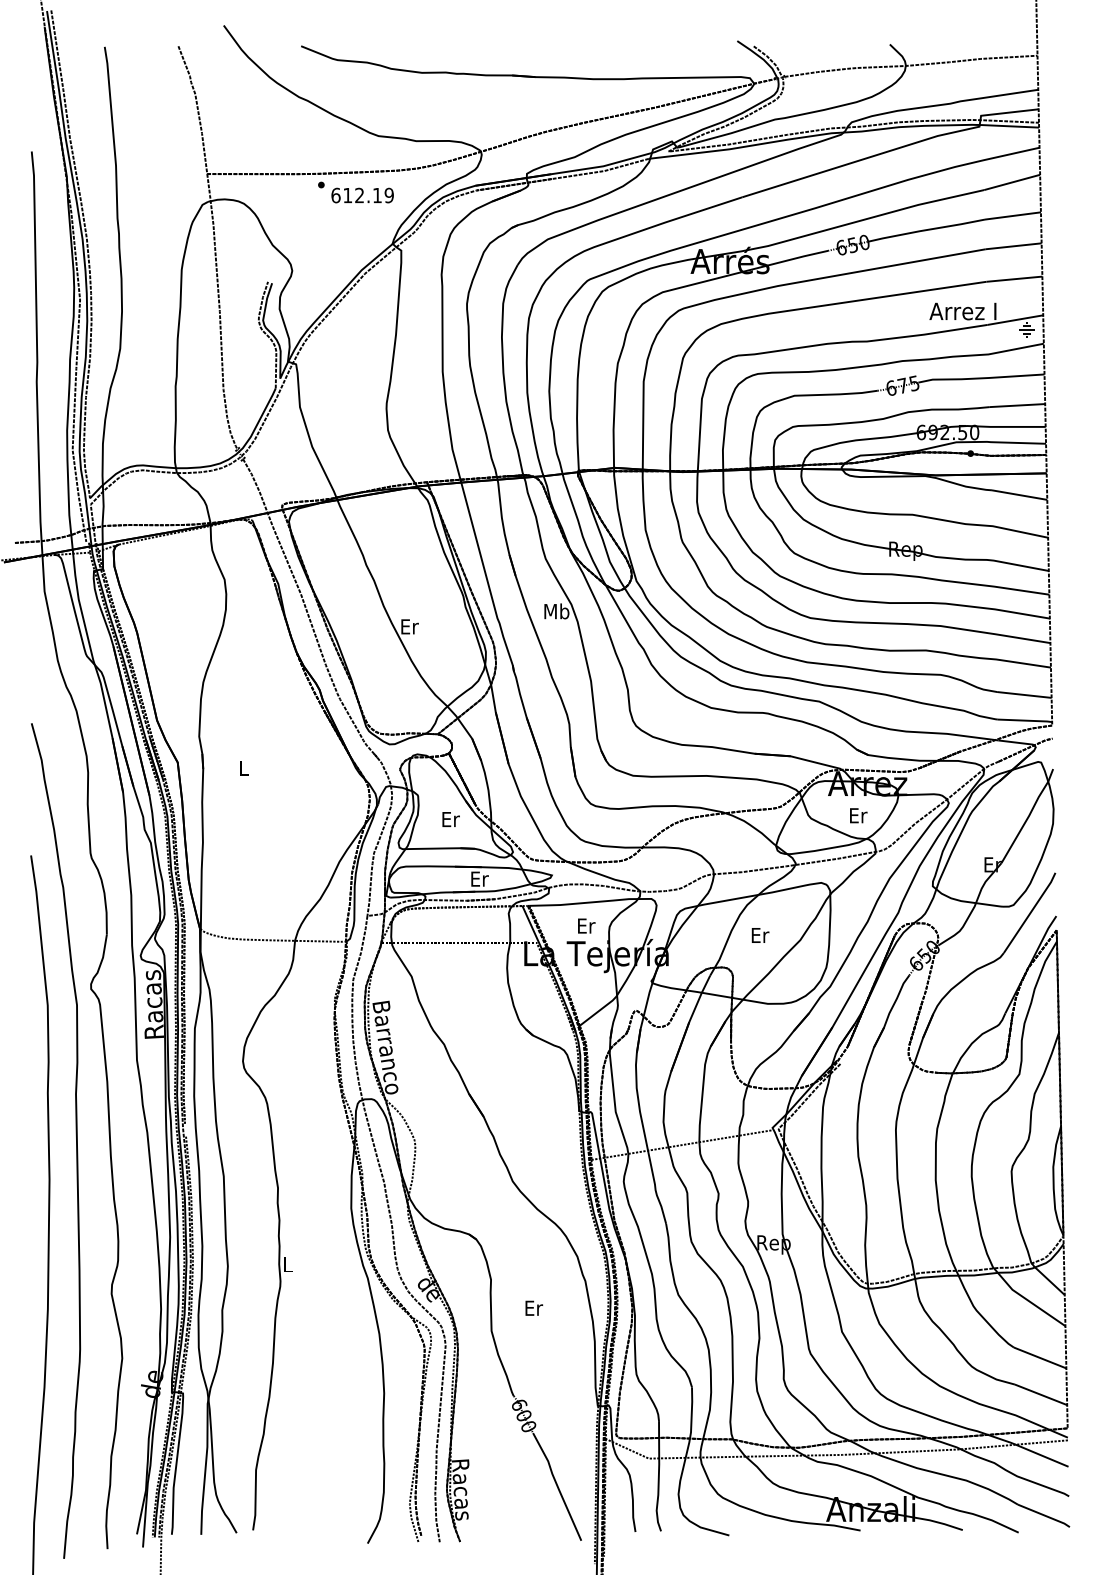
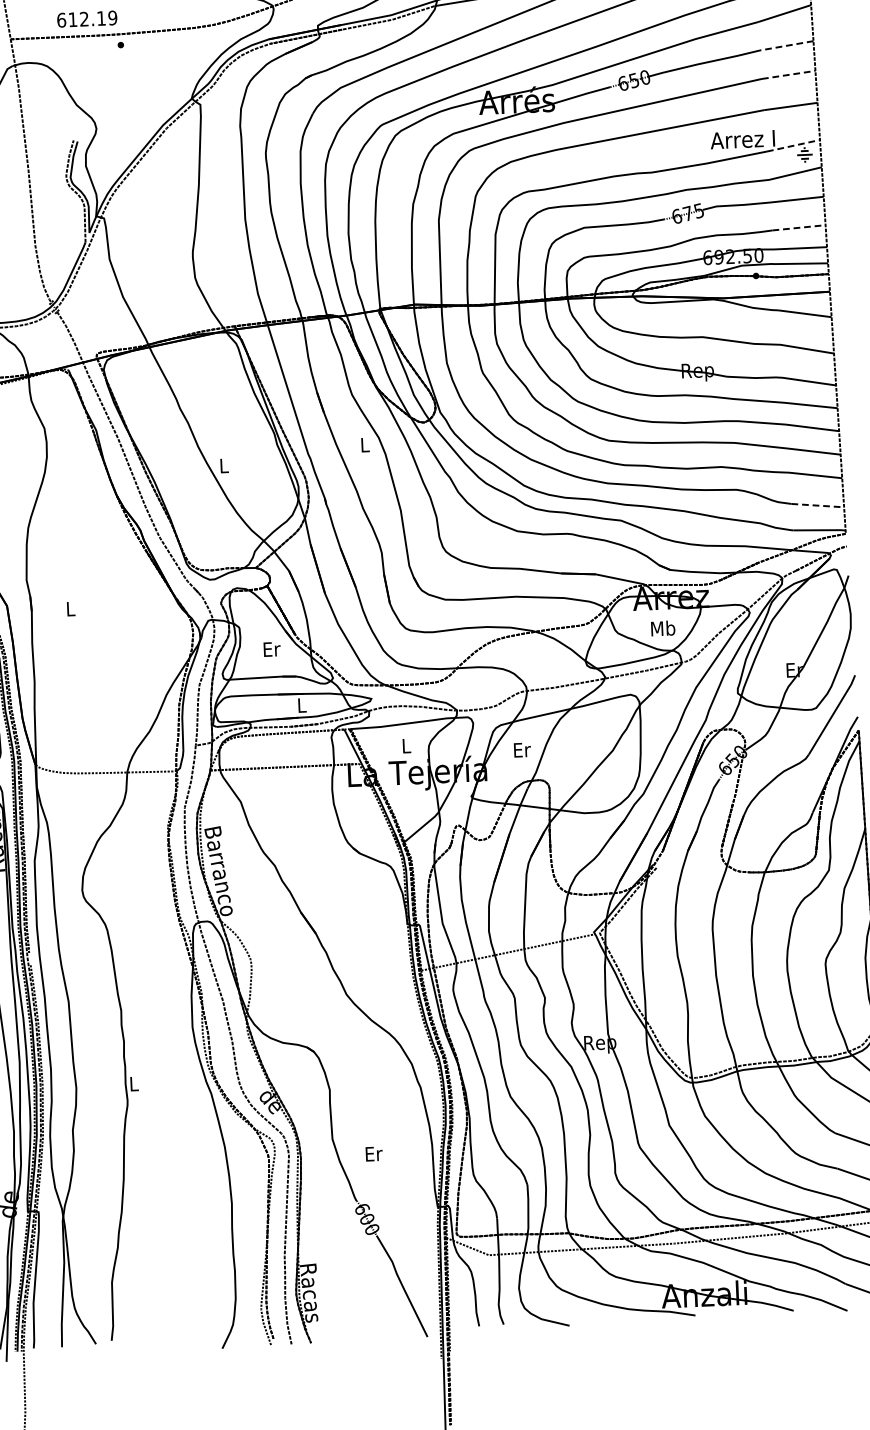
text: (362, 195) -> (87, 19), moved
line: (1012, 216) -> (786, 46), solid -> dashed
line: (1014, 246) -> (789, 75), solid -> dashed
line: (1015, 320) -> (793, 146), solid -> dashed
line: (1017, 405) -> (799, 227), solid -> dashed
text: (556, 611) -> (364, 445), Mb -> L
text: (409, 626) -> (224, 465), Er -> L
line: (1024, 695) -> (817, 506), solid -> dashed
text: (857, 815) -> (662, 628), Er -> Mb
text: (479, 878) -> (301, 704), Er -> L
text: (586, 925) -> (406, 745), Er -> L
text: (760, 935) -> (522, 750), moved
text: (534, 1307) -> (374, 1153), moved

